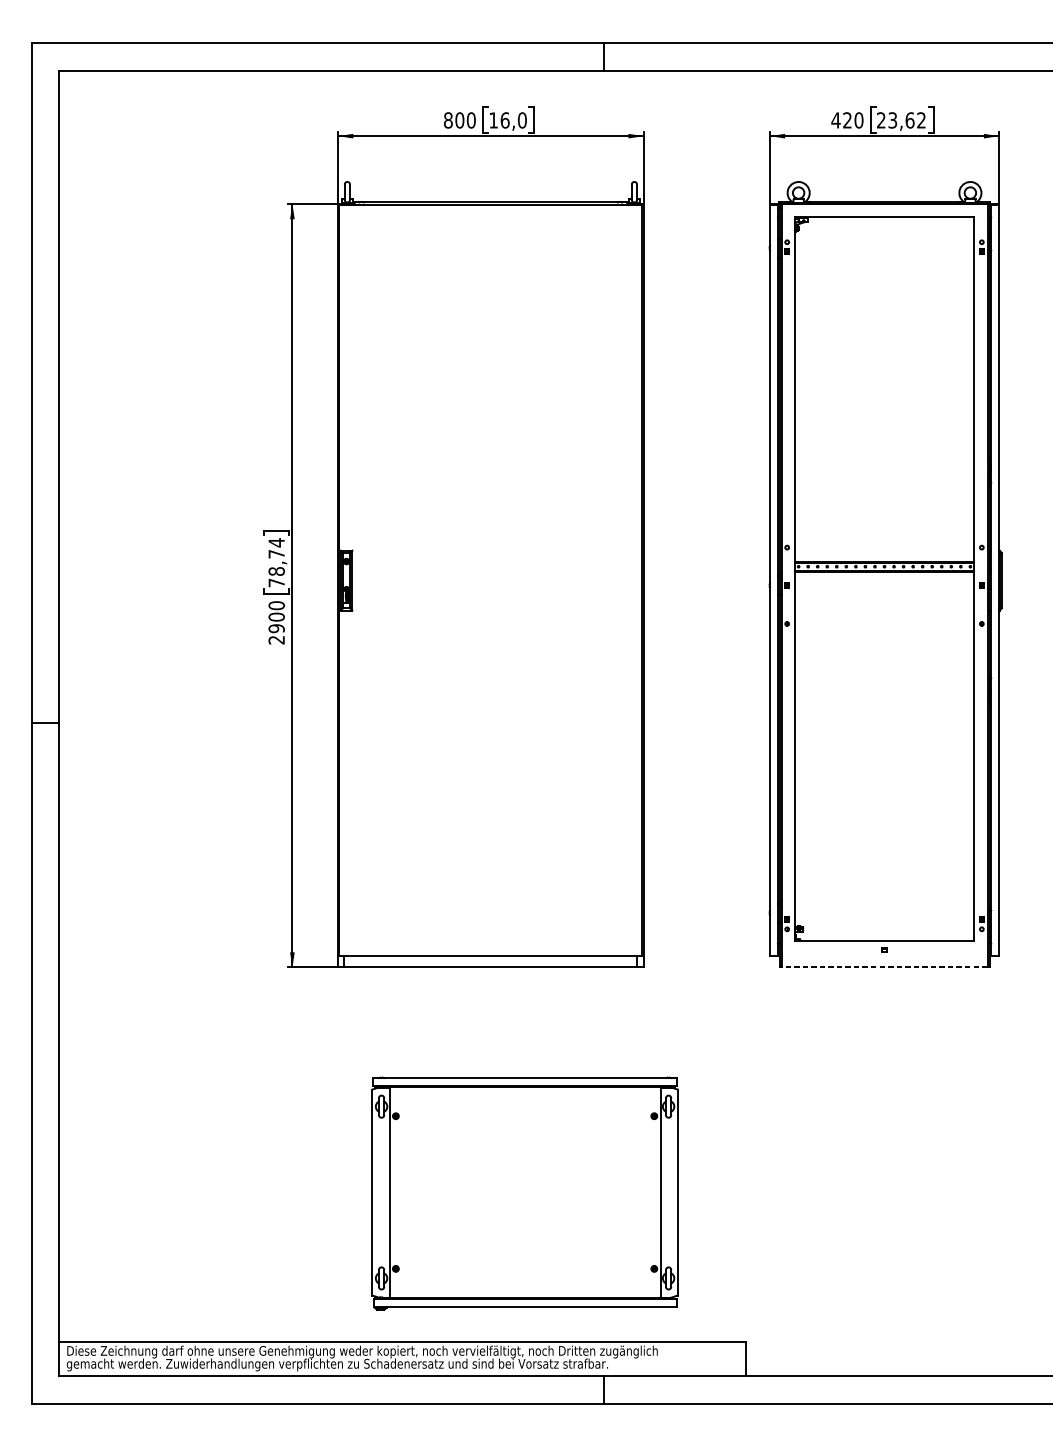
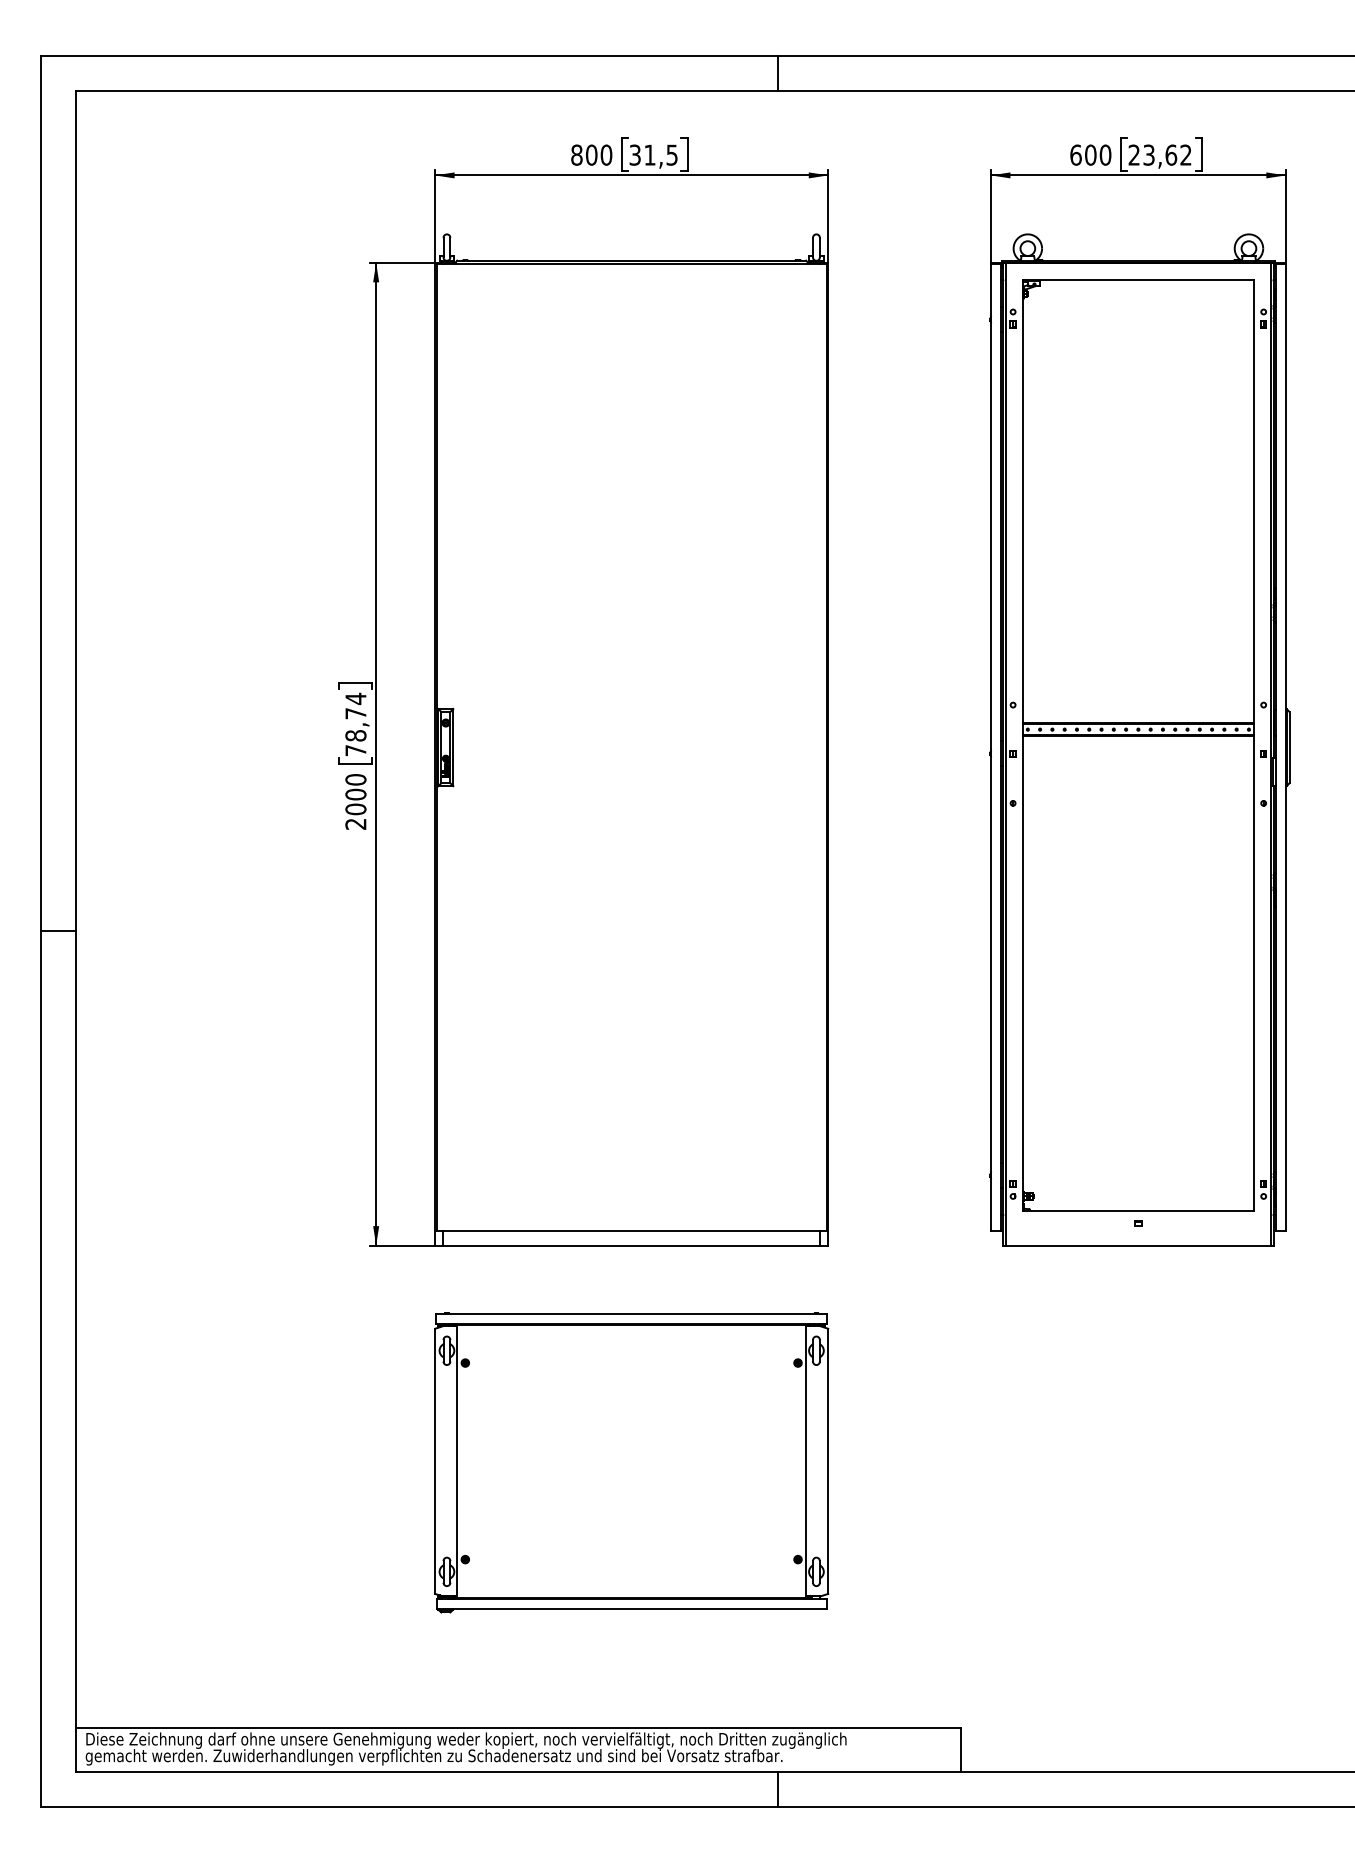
text: (507, 119) -> (653, 154), 16,0 -> 31,5
text: (841, 119) -> (1082, 154), 420 -> 600
text: (276, 628) -> (355, 809), 2900 -> 2000
line: (884, 967) -> (1138, 1245), dashed -> solid
part: (524, 1193) -> (631, 1462), moved

